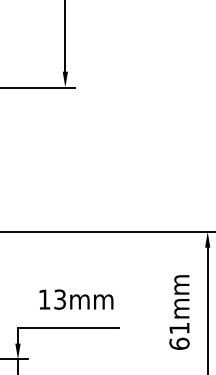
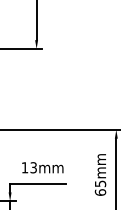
text: (179, 327) -> (100, 183), 61mm -> 65mm

